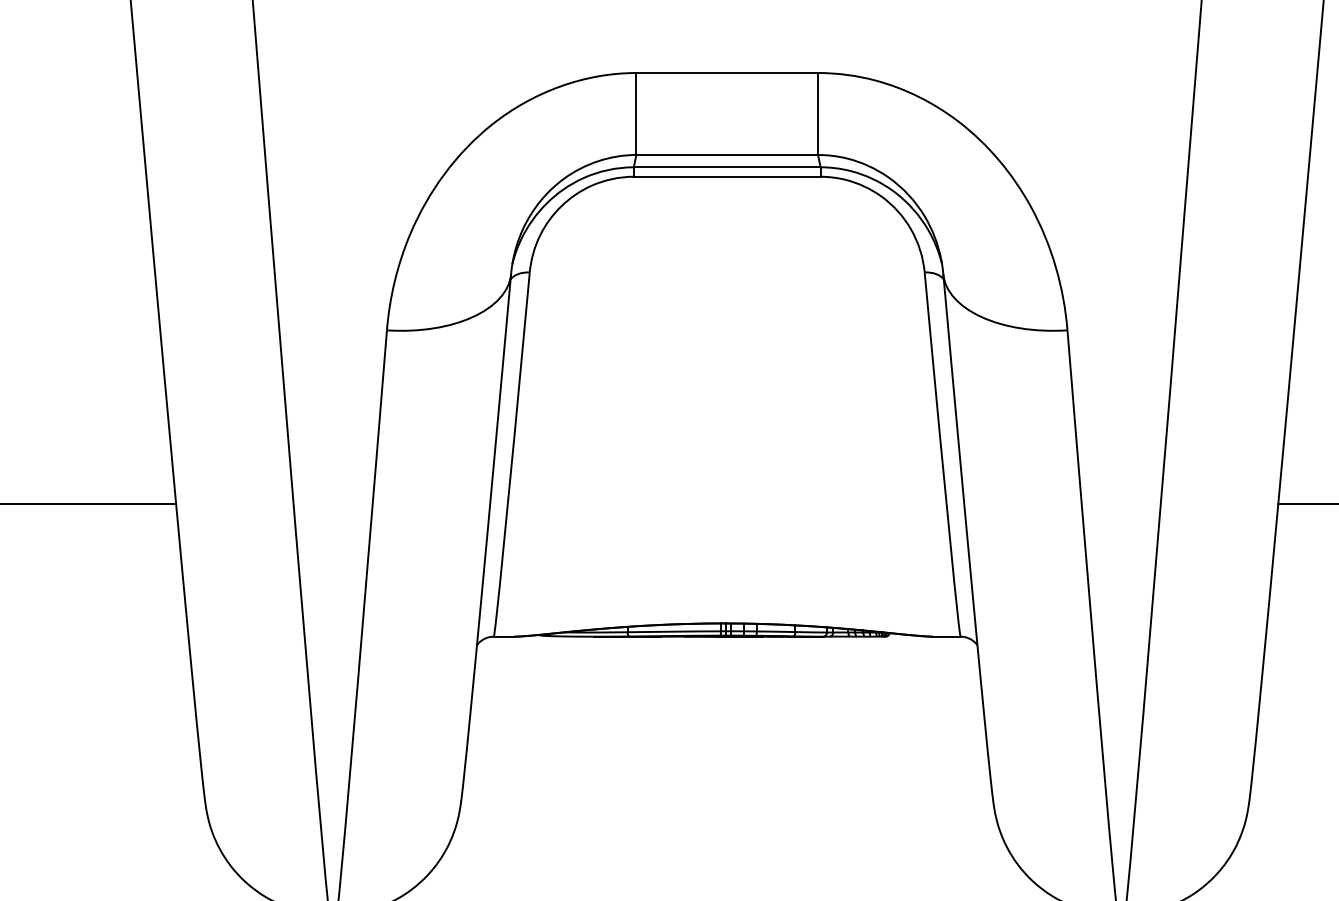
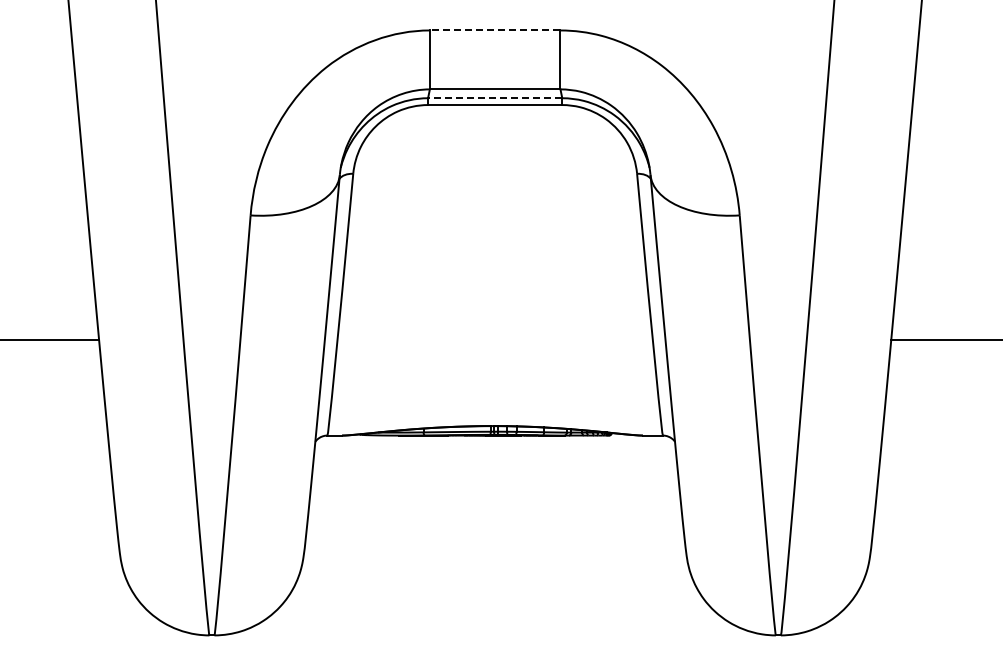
line: (726, 73) -> (494, 30), solid -> dashed
line: (726, 167) -> (494, 98), solid -> dashed

